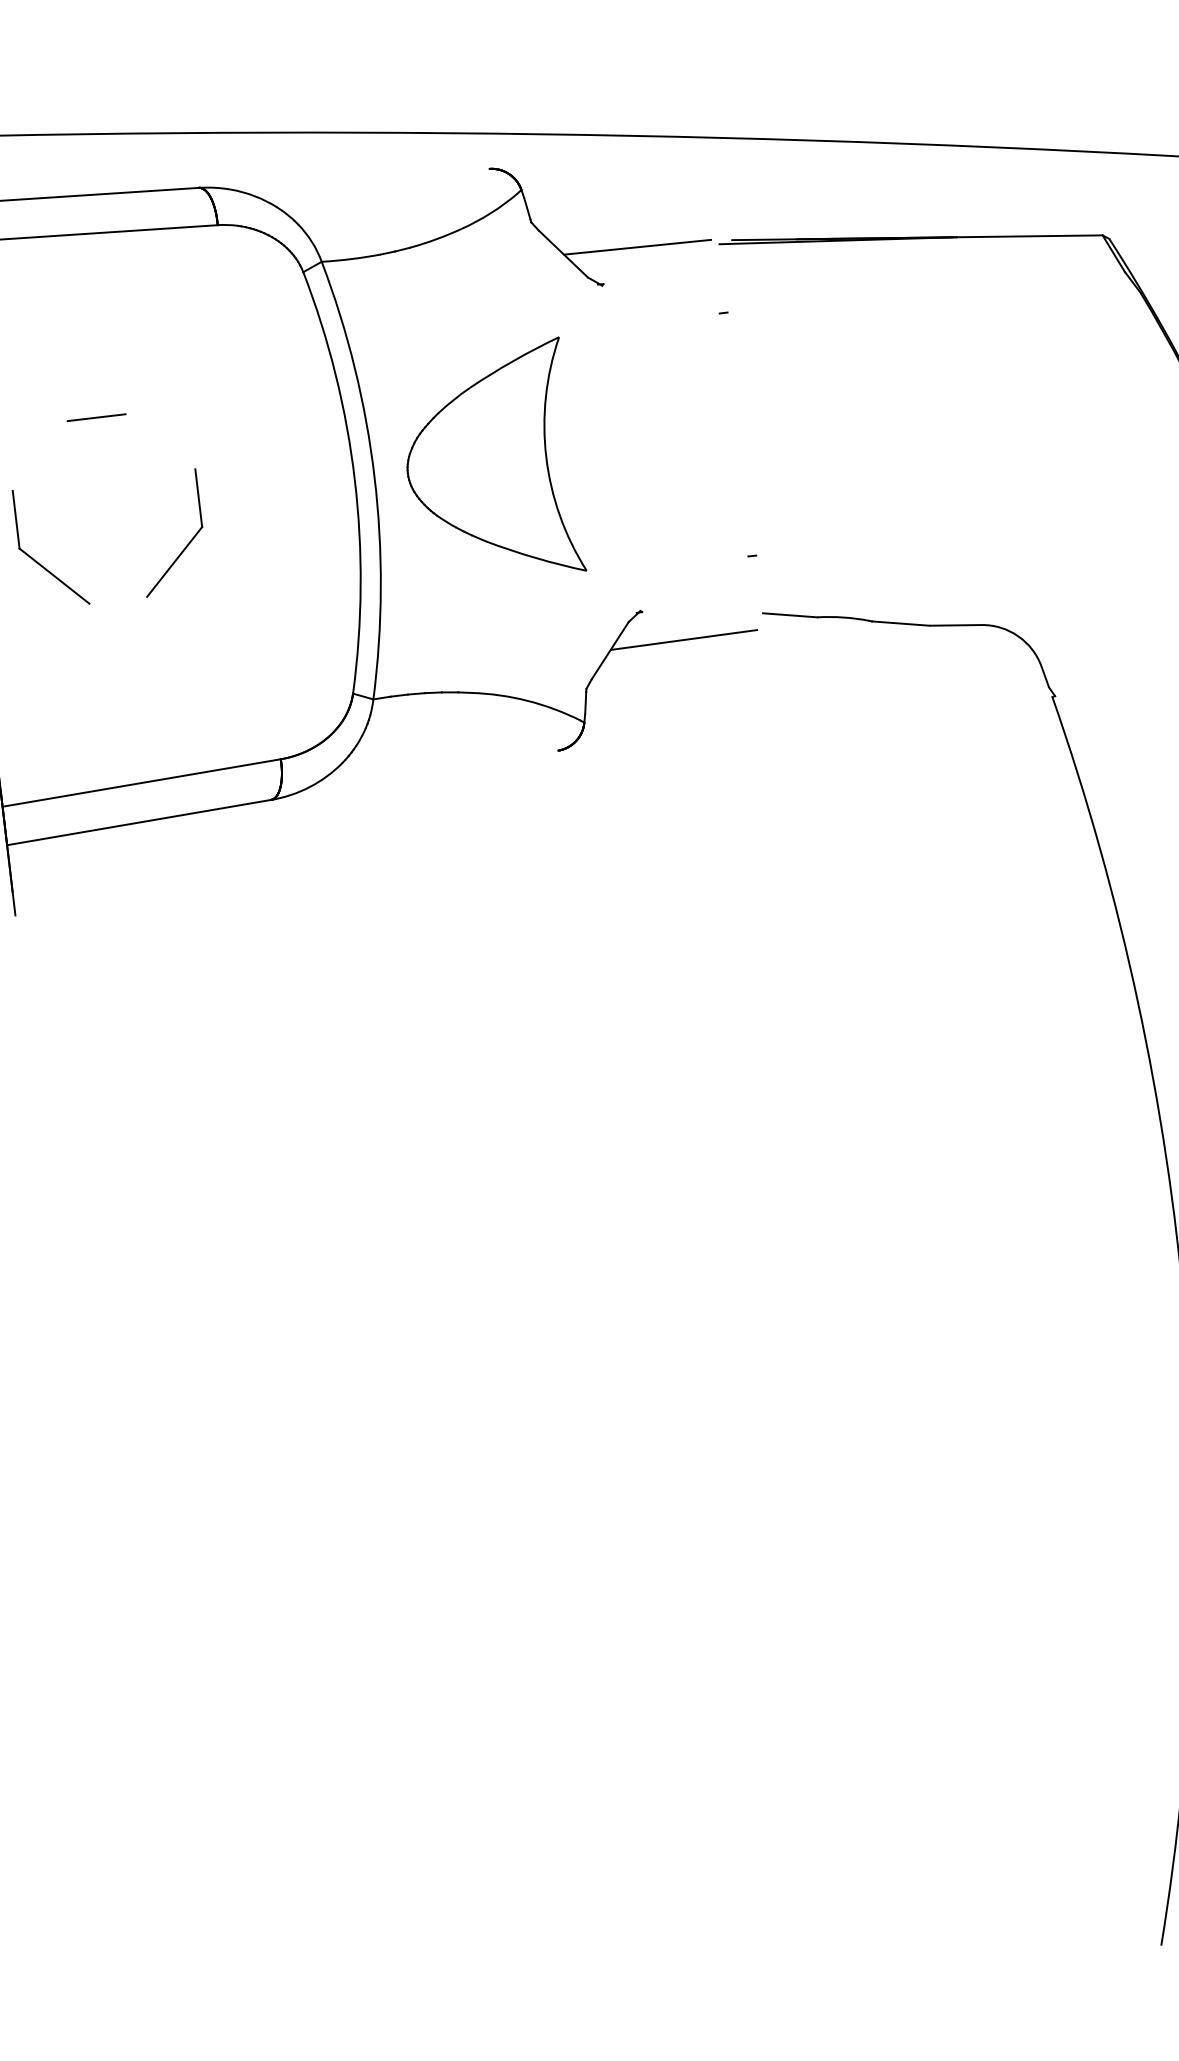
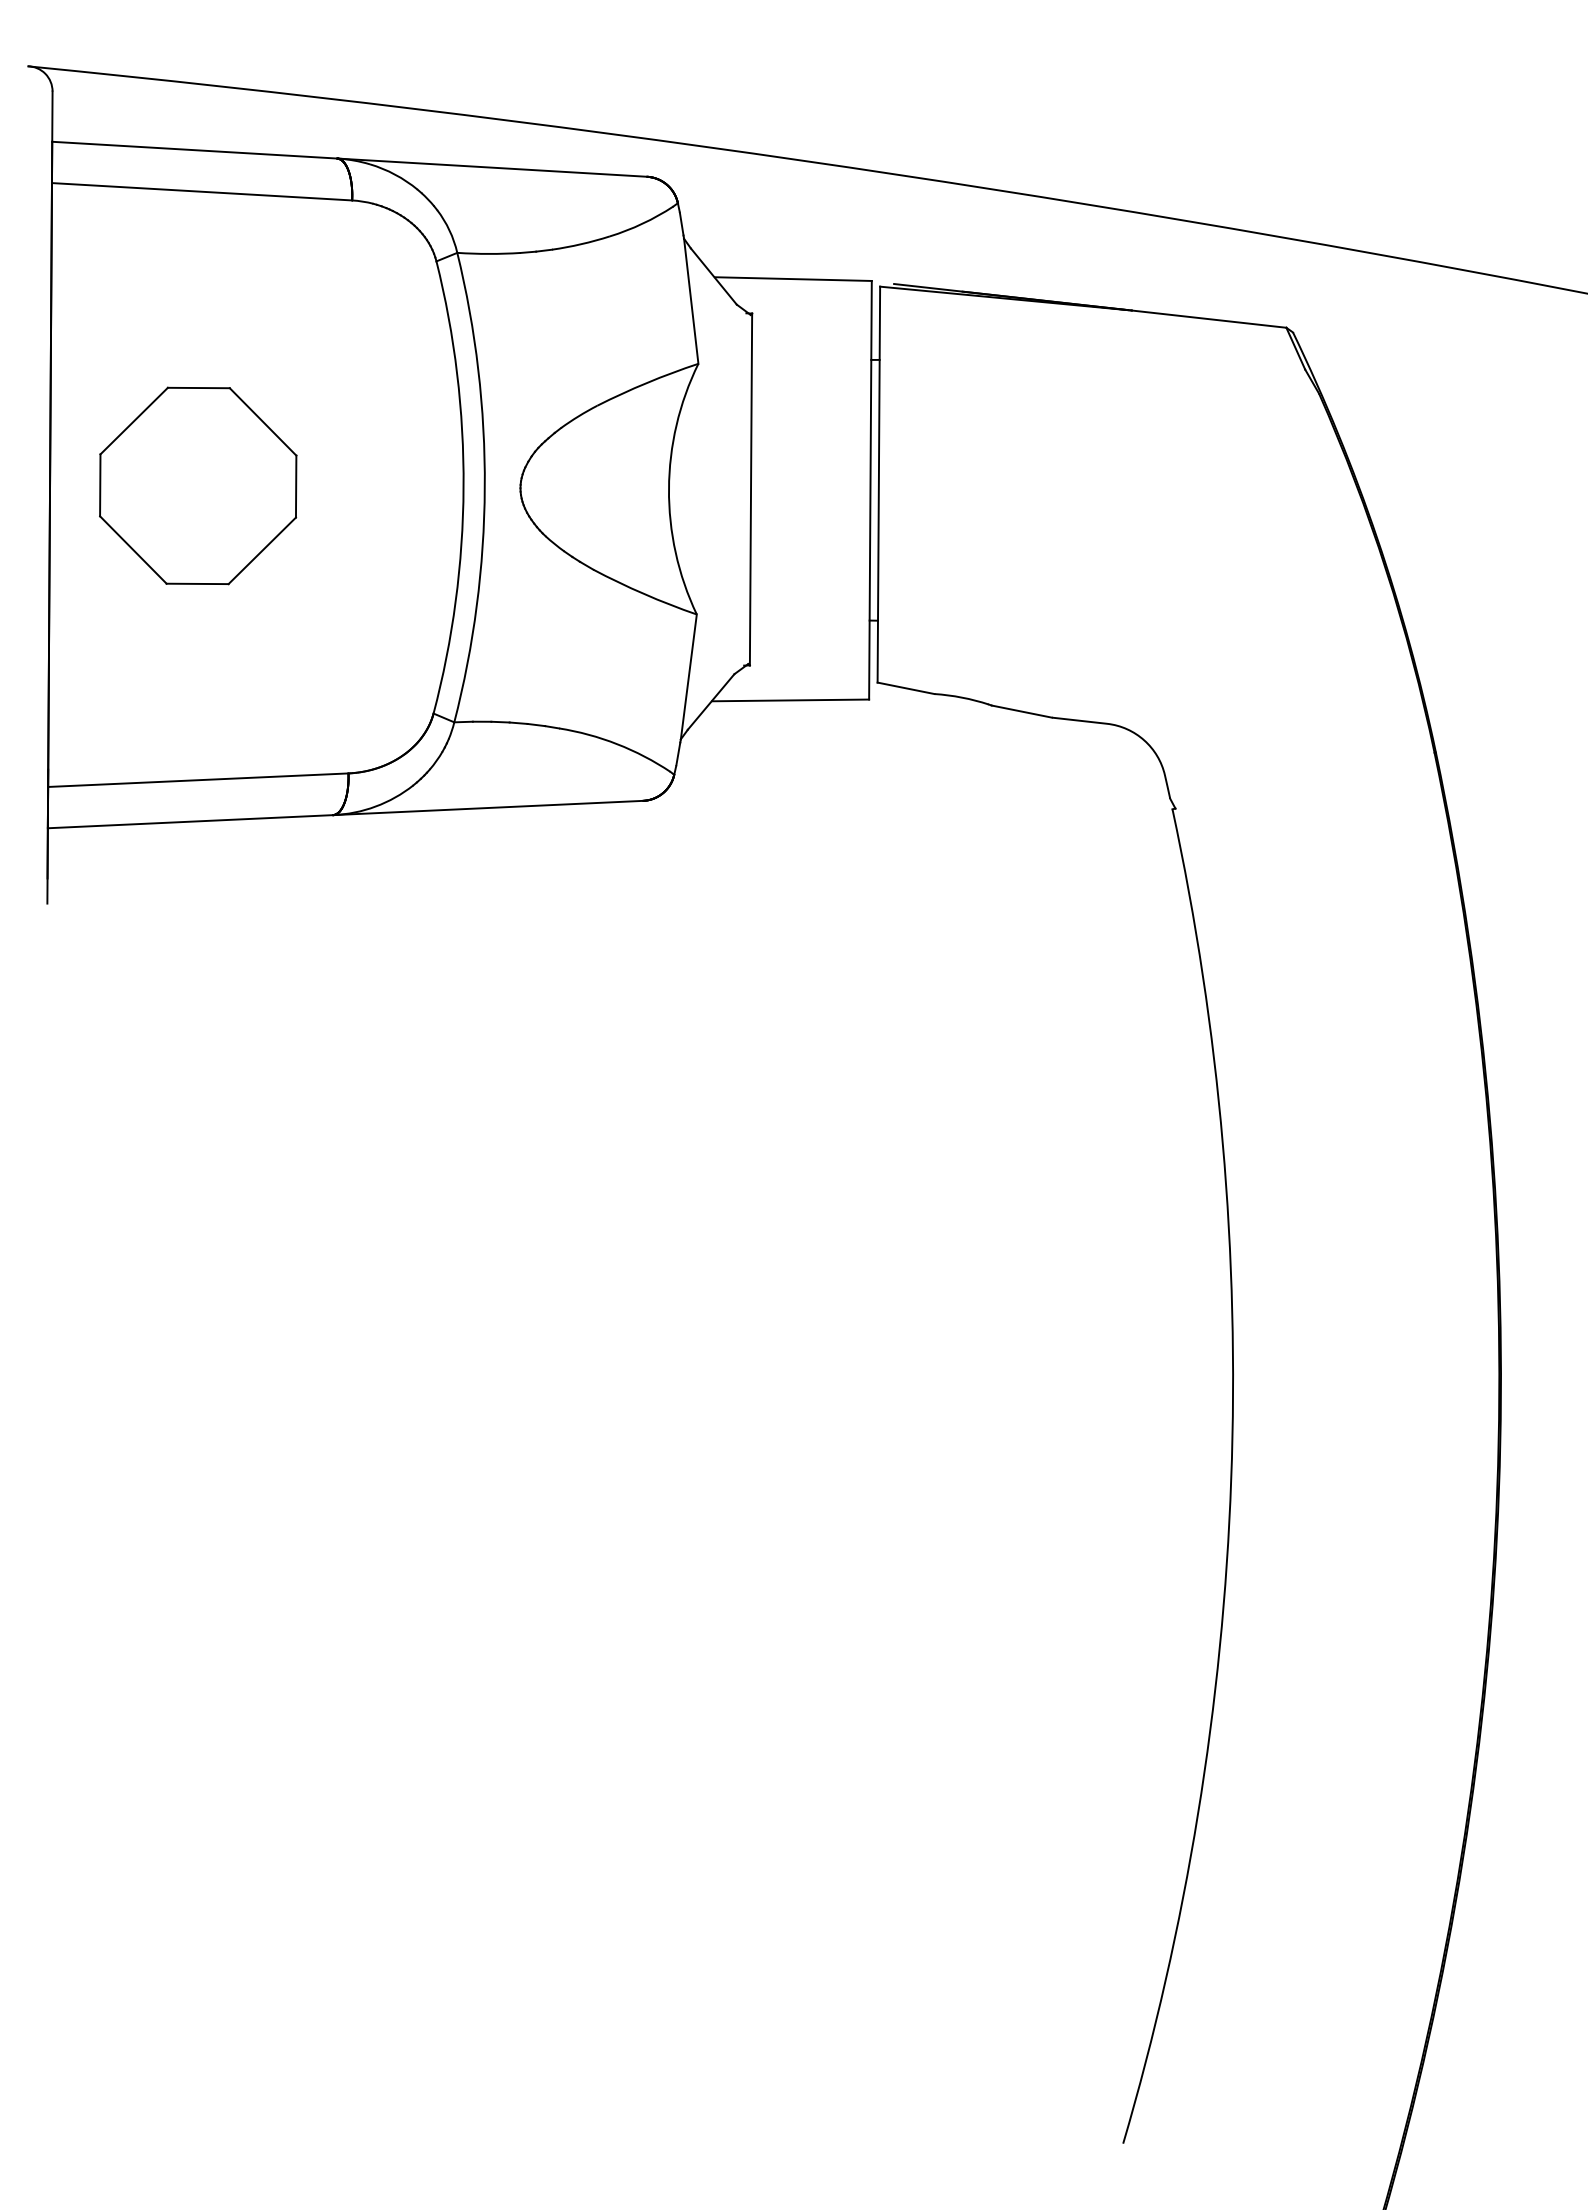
line: (344, 178) -> (492, 167), added
line: (545, 279) -> (691, 300), added
line: (740, 428) -> (878, 484), added
line: (734, 434) -> (870, 489), added
line: (159, 441) -> (262, 421), added
line: (622, 448) -> (750, 489), added
line: (39, 455) -> (133, 420), added
line: (118, 599) -> (197, 583), added
line: (586, 629) -> (688, 676), added
line: (415, 774) -> (488, 807), added

